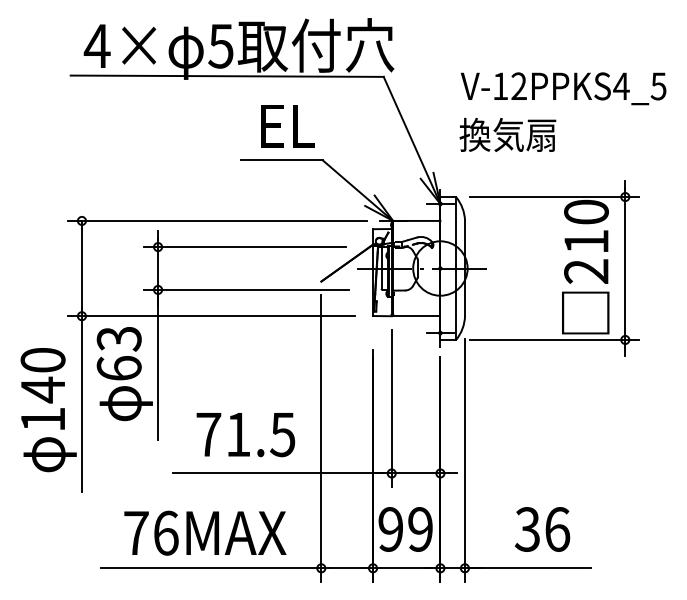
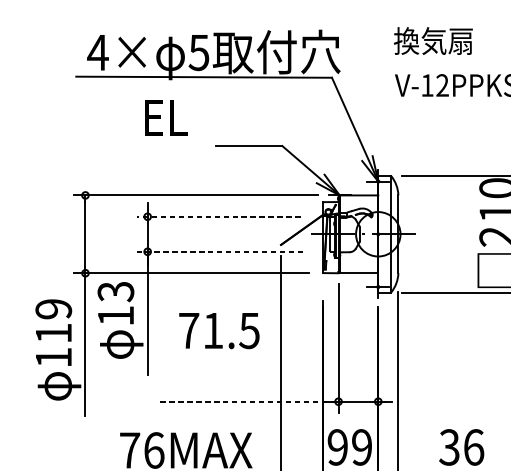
text: (287, 126) -> (165, 118), moved
text: (507, 134) -> (433, 40), moved
line: (245, 247) -> (219, 217), solid -> dashed
line: (246, 289) -> (219, 251), solid -> dashed
text: (118, 368) -> (115, 315), 63 -> 13
text: (42, 375) -> (53, 321), 140 -> 119
text: (245, 435) -> (219, 331), moved
line: (282, 473) -> (249, 401), solid -> dashed

